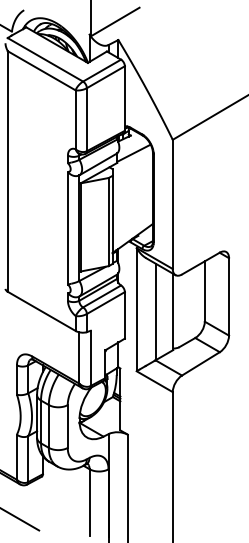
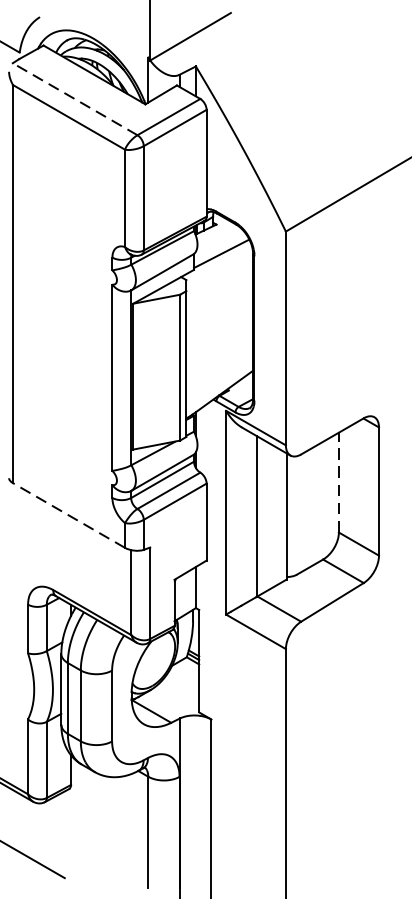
line: (45, 59) -> (75, 98), solid -> dashed
line: (204, 291) -> (338, 482), solid -> dashed
line: (41, 311) -> (68, 515), solid -> dashed

